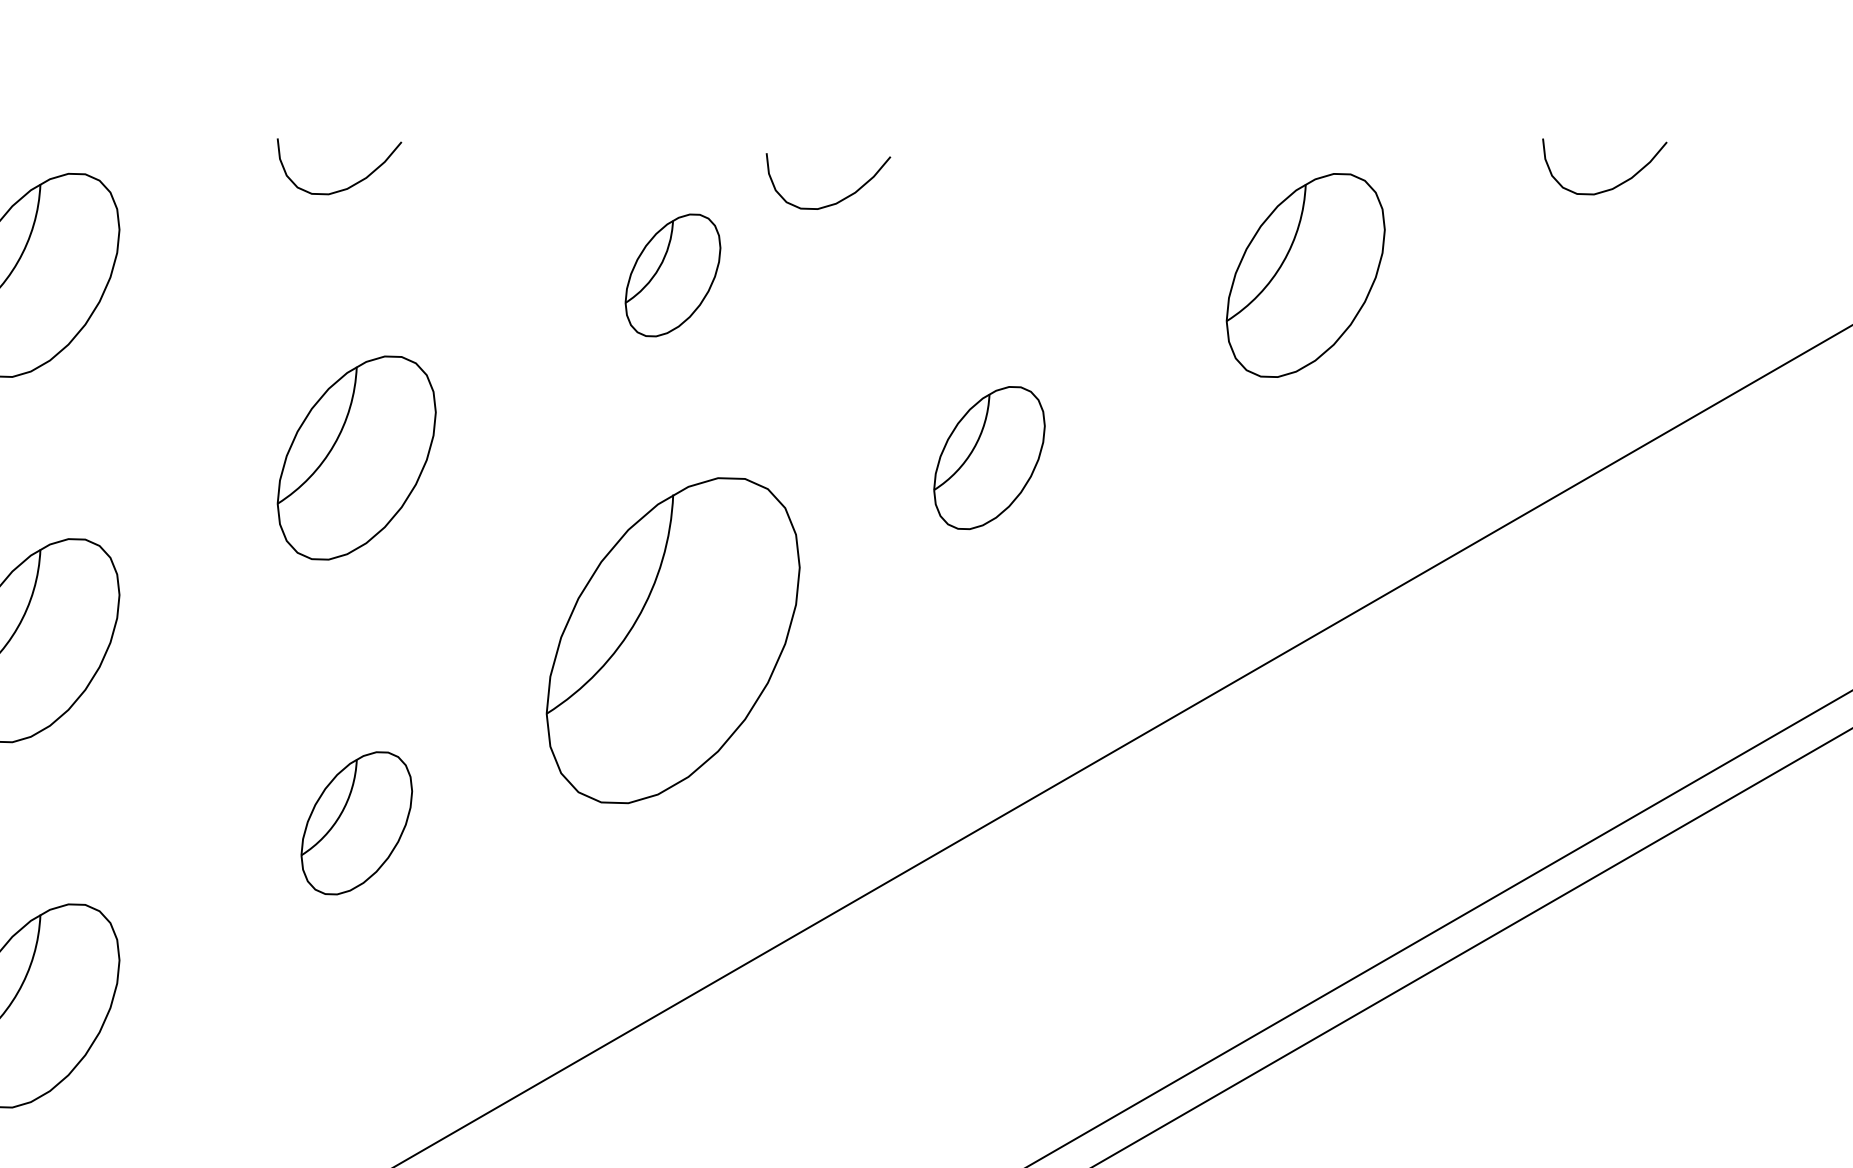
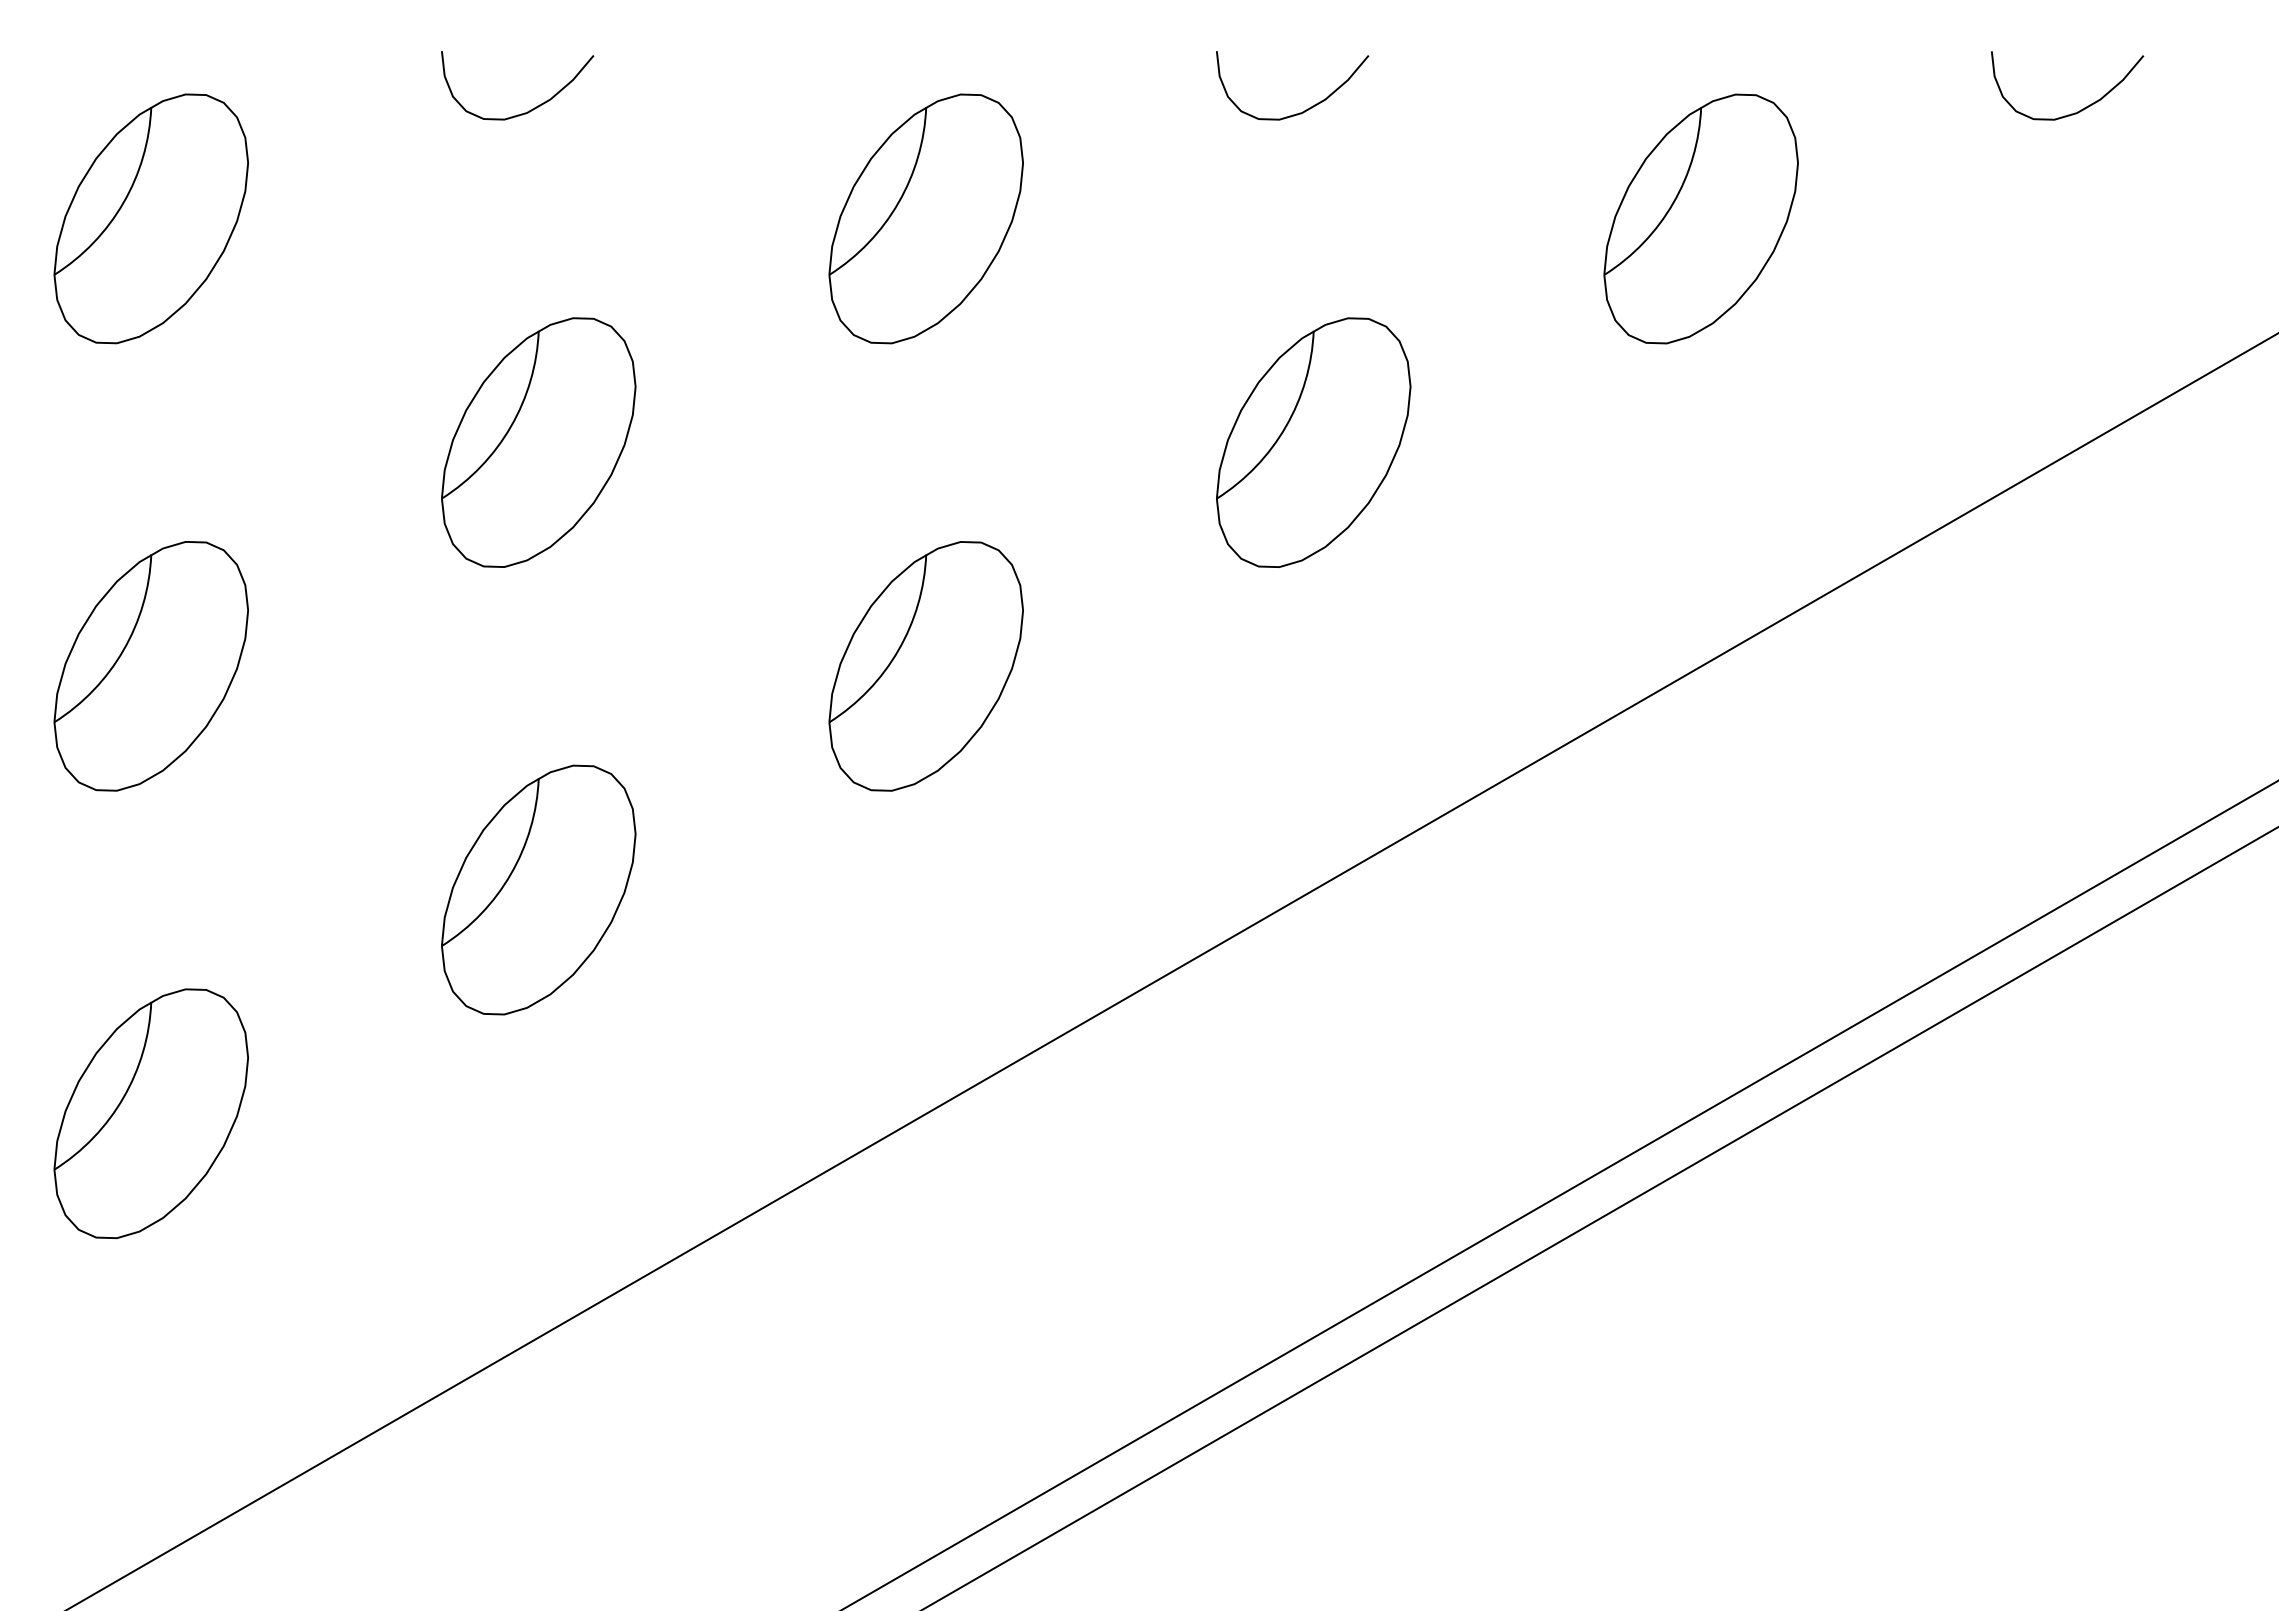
curve: (840, 199) -> (1307, 108), moved
part: (672, 275) -> (925, 218), size x1.67
part: (989, 457) -> (1313, 442), size x1.43
part: (672, 640) -> (925, 666), size x0.62
part: (356, 822) -> (538, 889), size x1.43

